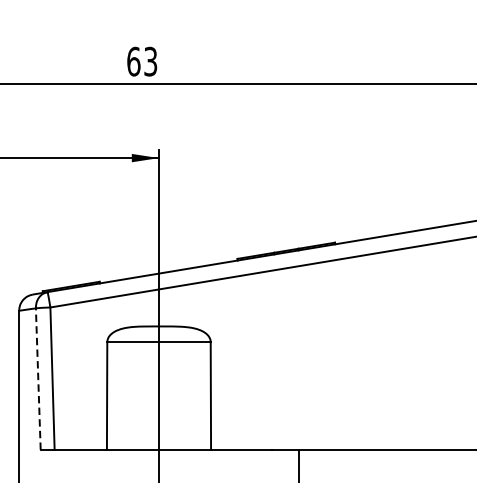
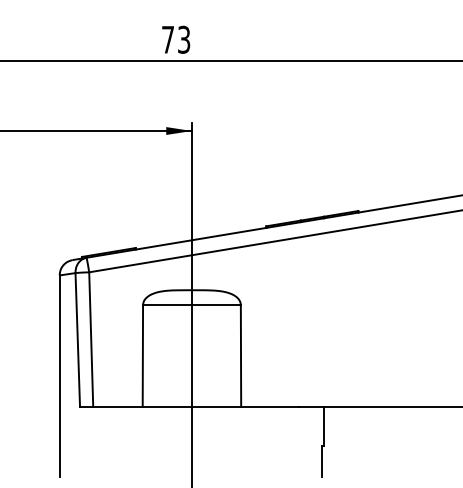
text: (134, 61) -> (168, 39), 63 -> 73
line: (38, 379) -> (77, 340), dashed -> solid

